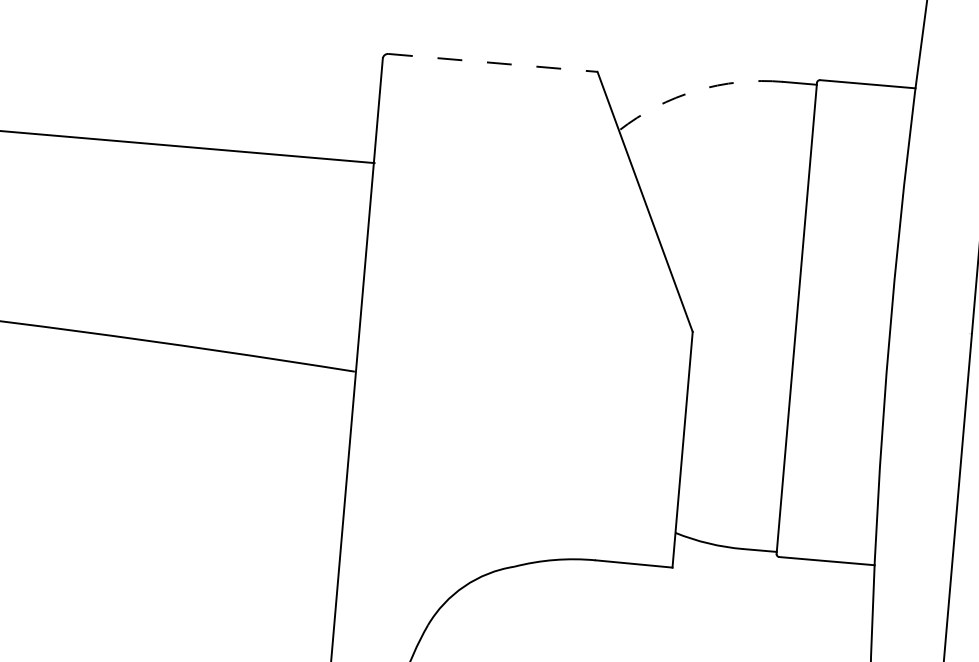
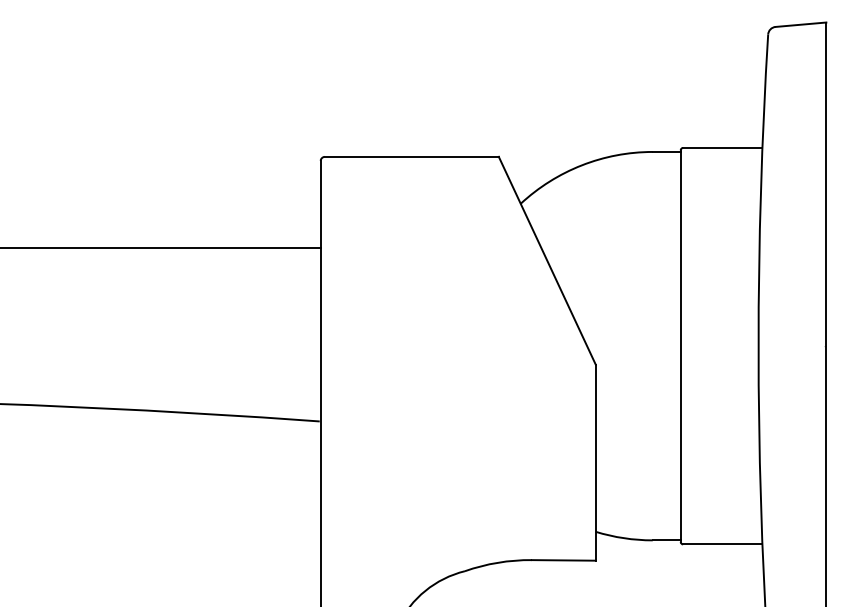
line: (493, 62) -> (412, 156), dashed -> solid
arc: (696, 90) -> (581, 165), dashed -> solid

